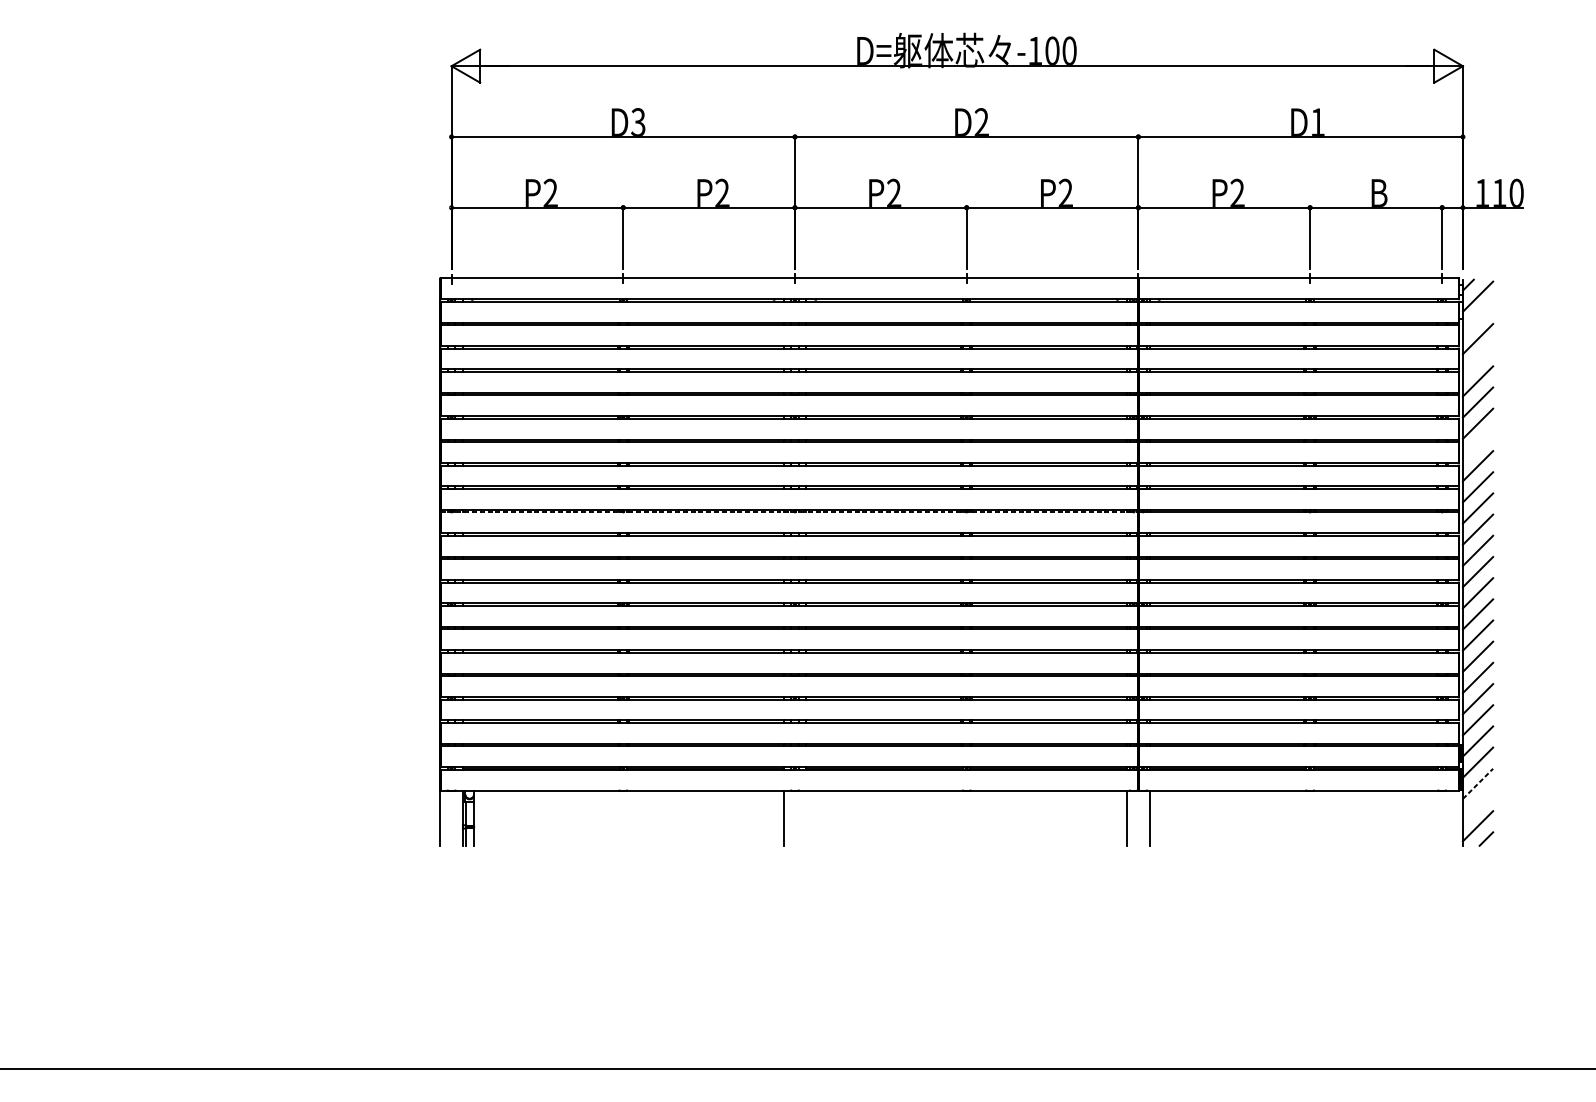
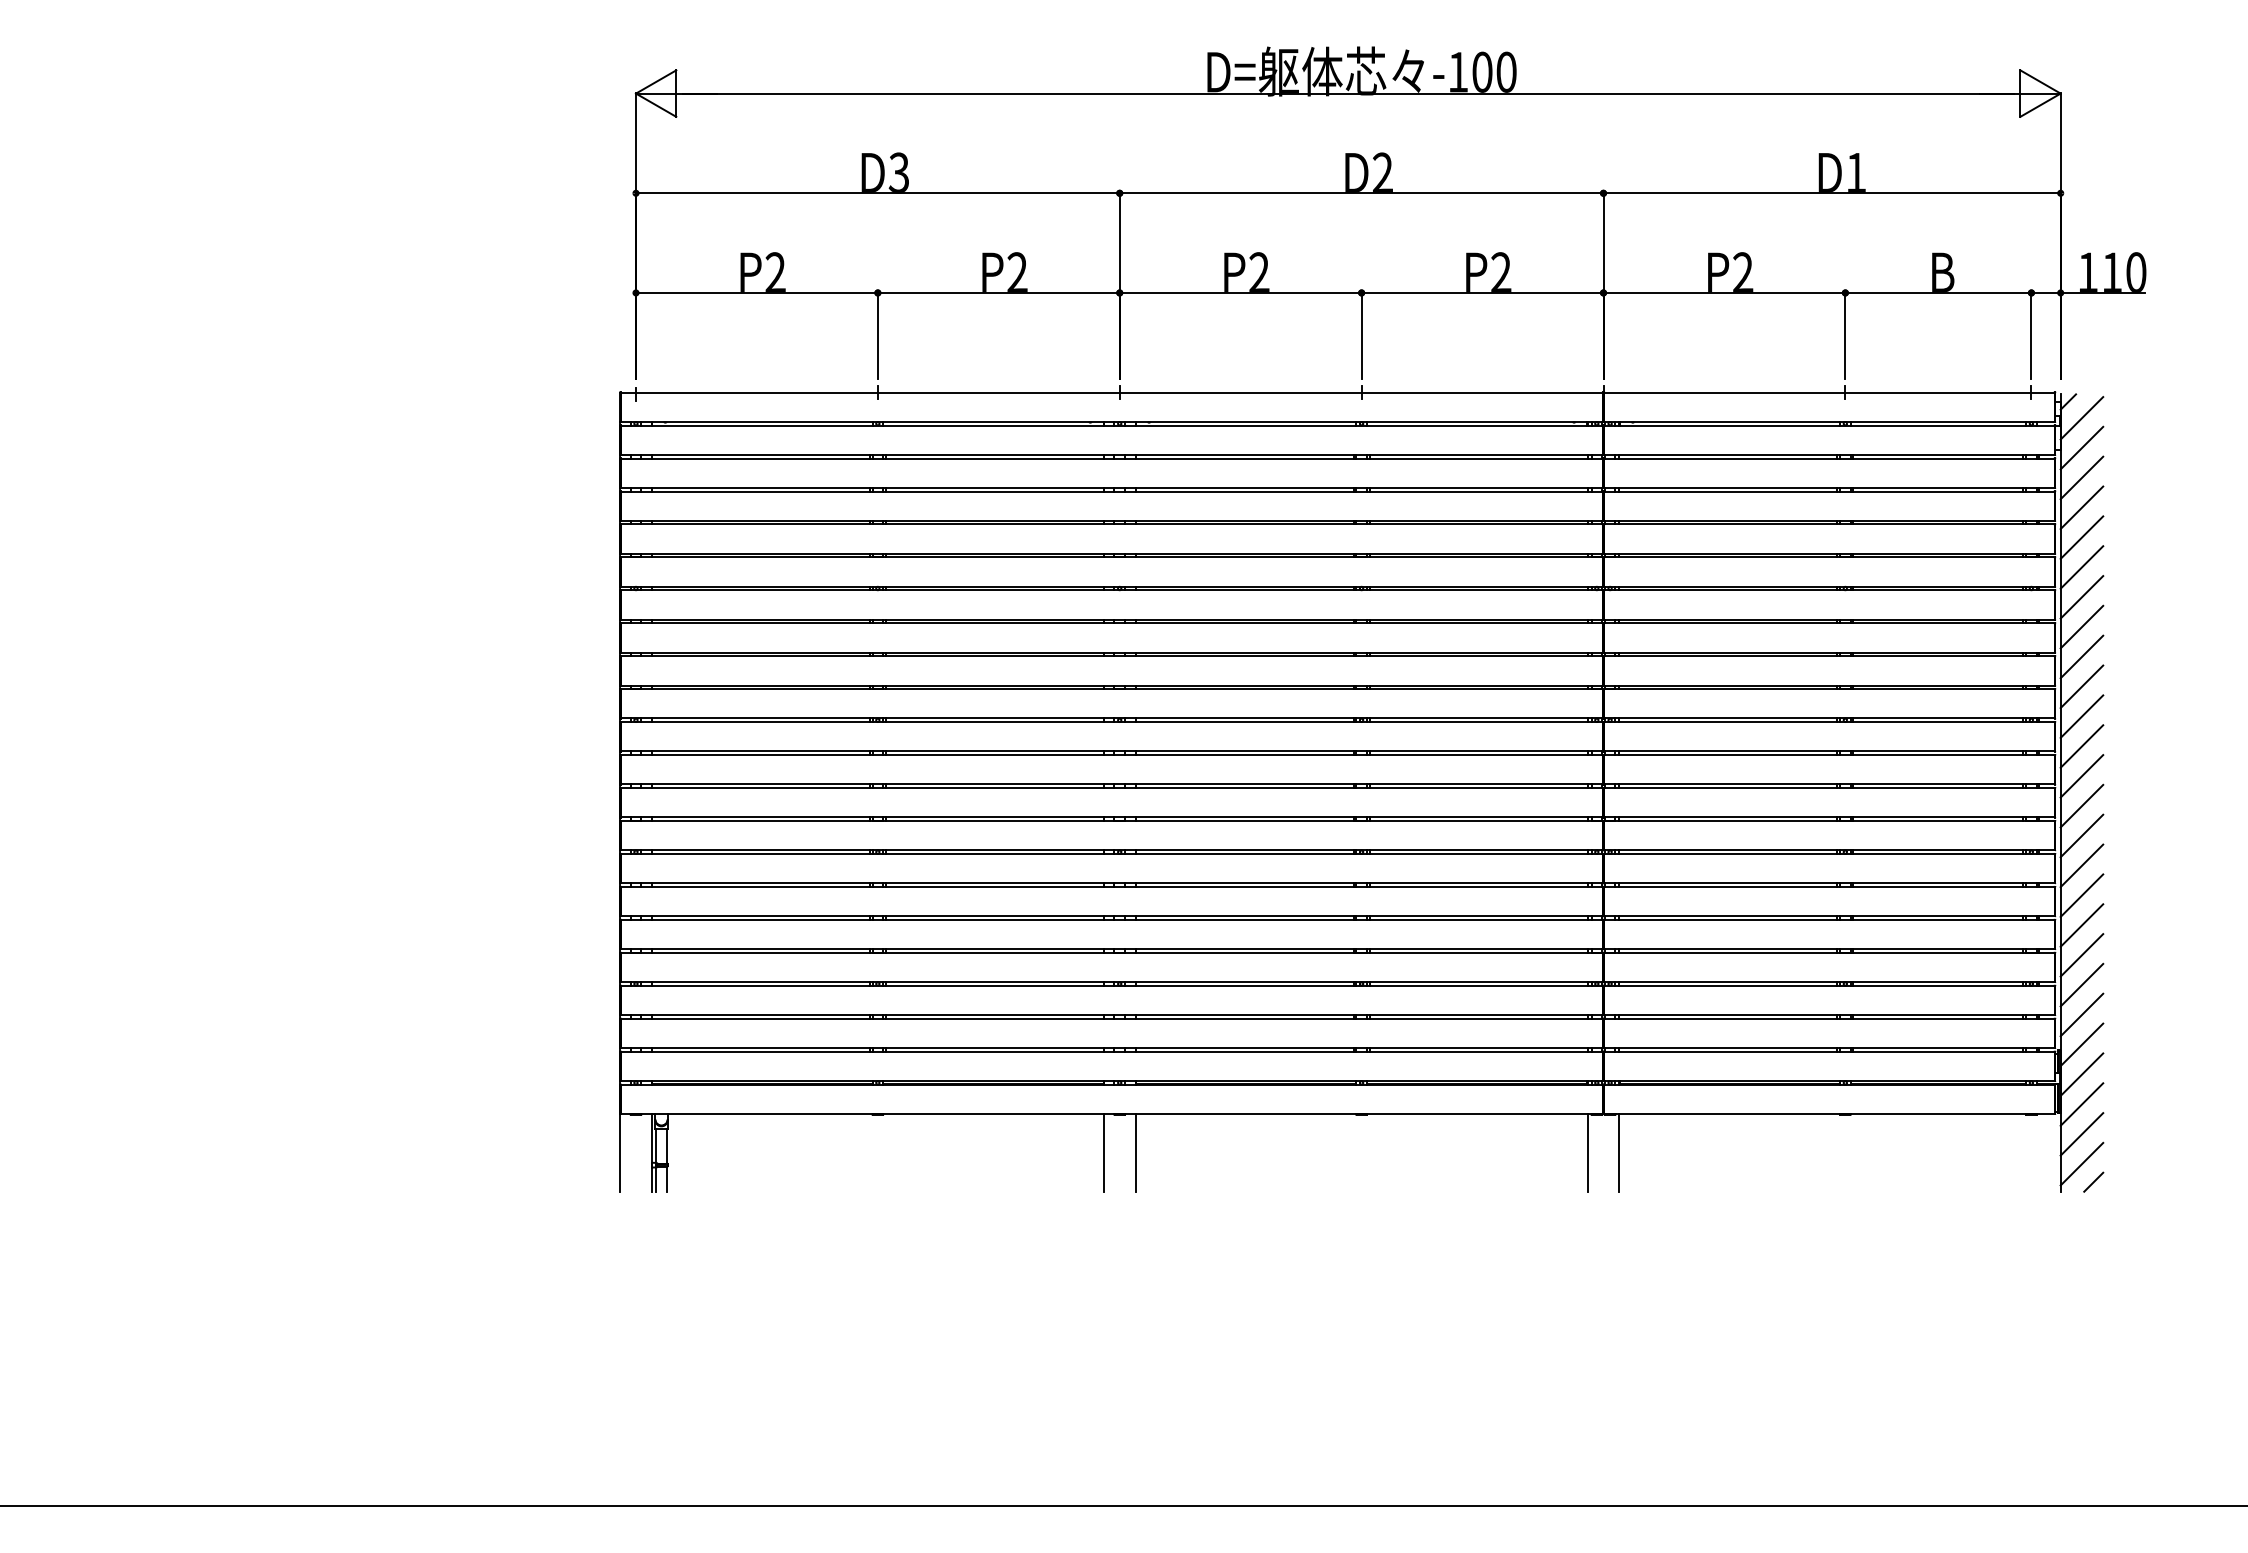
line: (1477, 317) -> (2081, 447), added
line: (1477, 360) -> (2081, 507), added
line: (1477, 444) -> (2081, 626), added
line: (789, 512) -> (1112, 722), dashed -> solid
line: (1478, 783) -> (2082, 1104), dashed -> solid
line: (1477, 805) -> (2081, 1134), added
line: (806, 817) -> (1135, 1152), added

